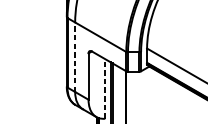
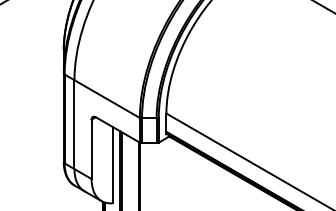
line: (75, 57) -> (74, 124), dashed -> solid
line: (104, 88) -> (112, 164), dashed -> solid

